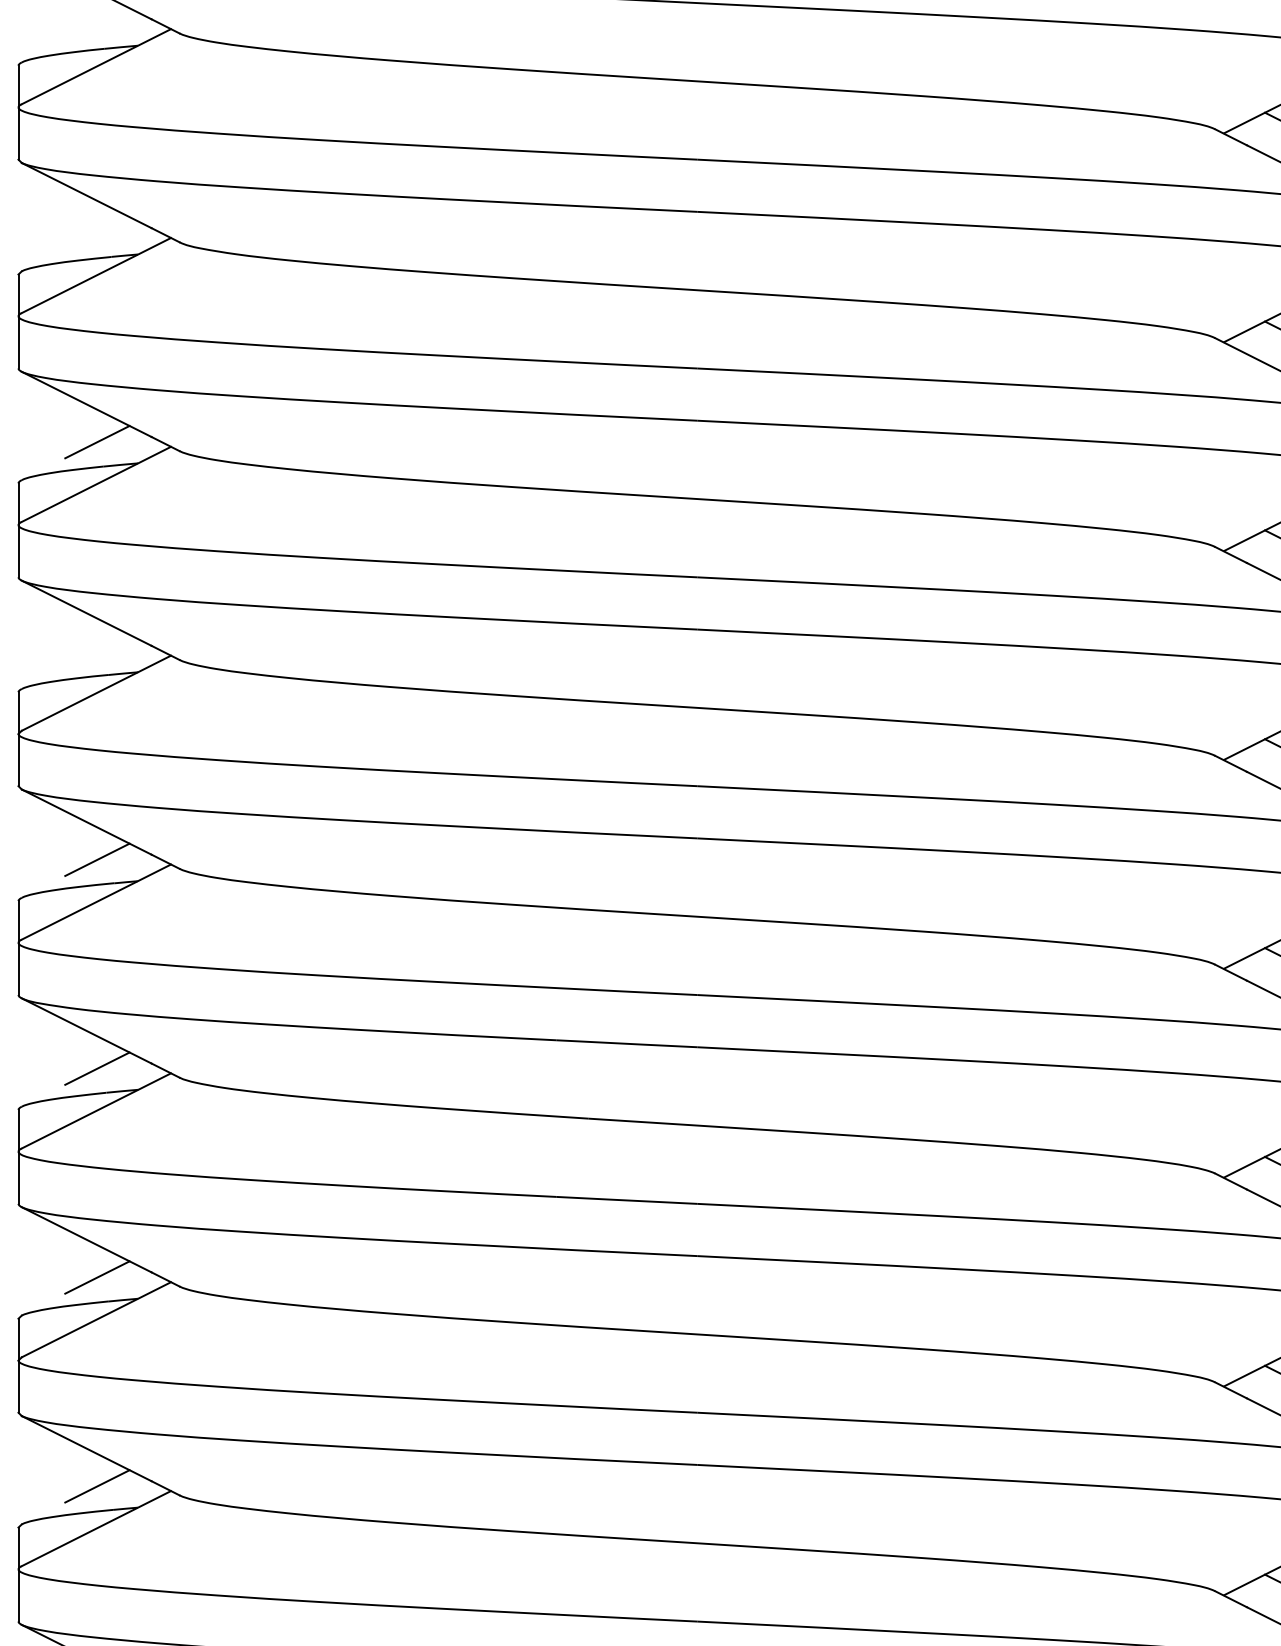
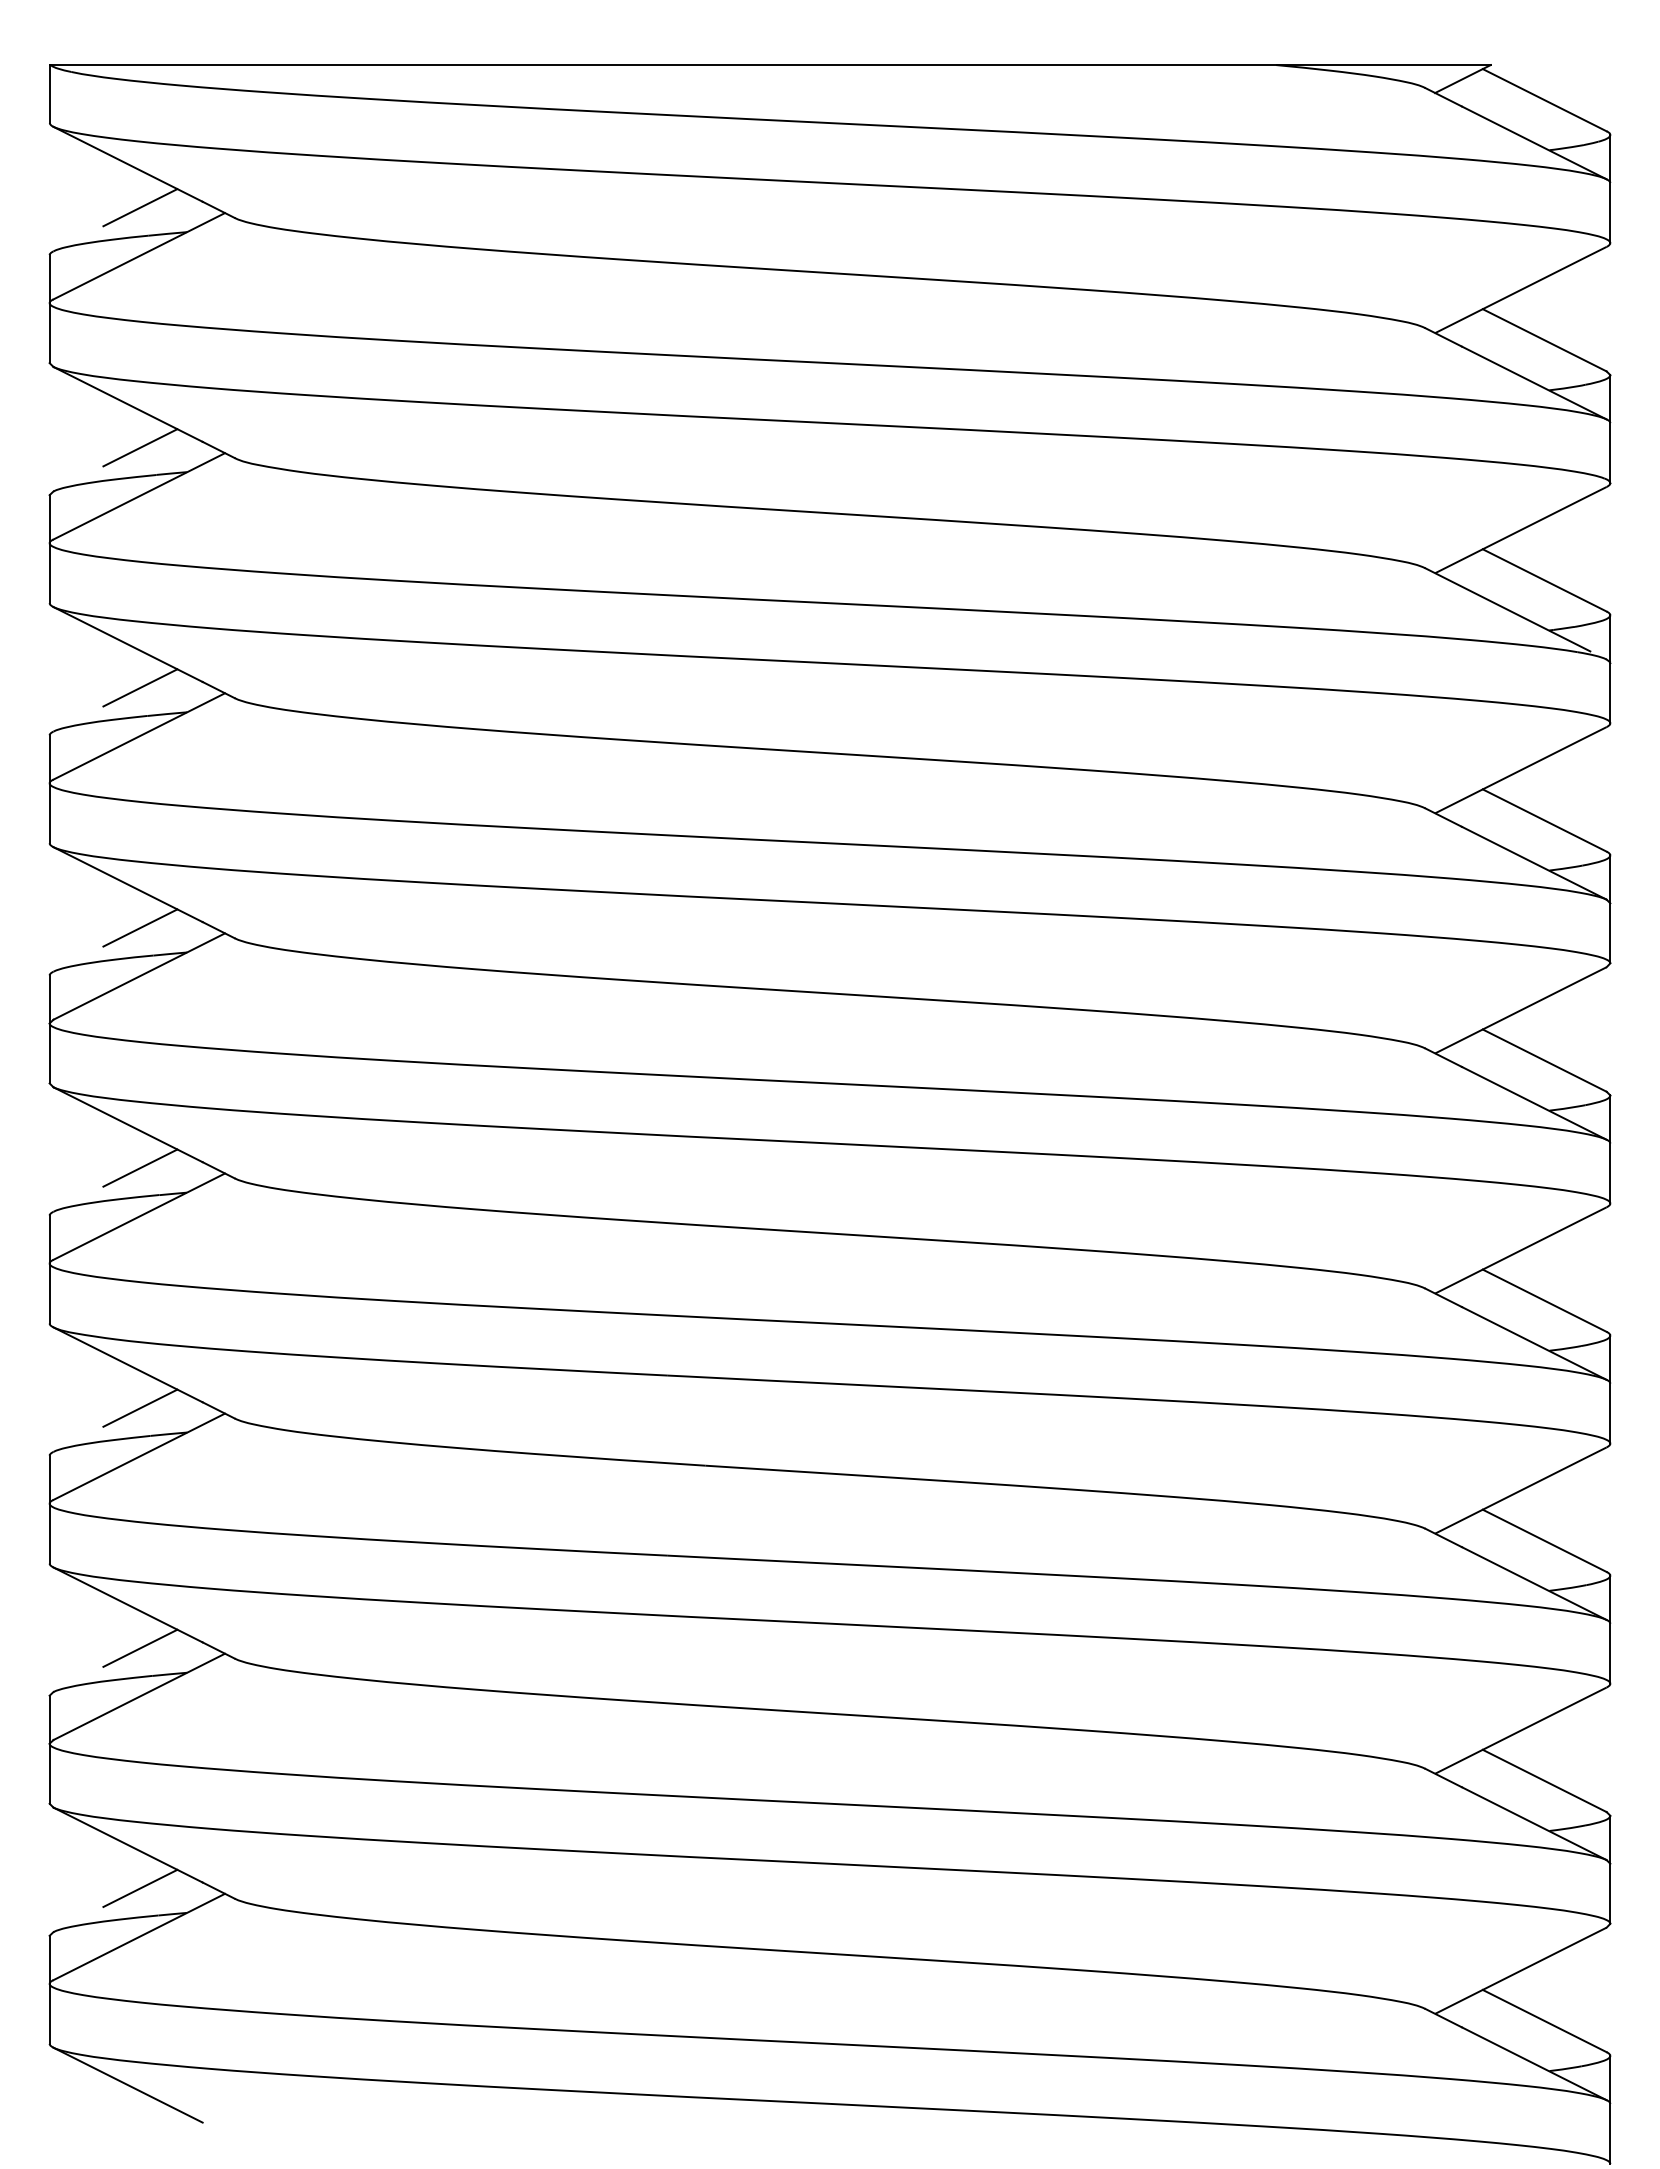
line: (97, 24) -> (140, 207), added
line: (97, 233) -> (140, 447), added
line: (97, 650) -> (140, 927), added

